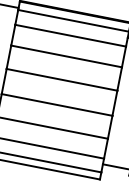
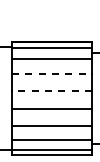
line: (65, 56) -> (51, 74), solid -> dashed
line: (61, 80) -> (51, 91), solid -> dashed

